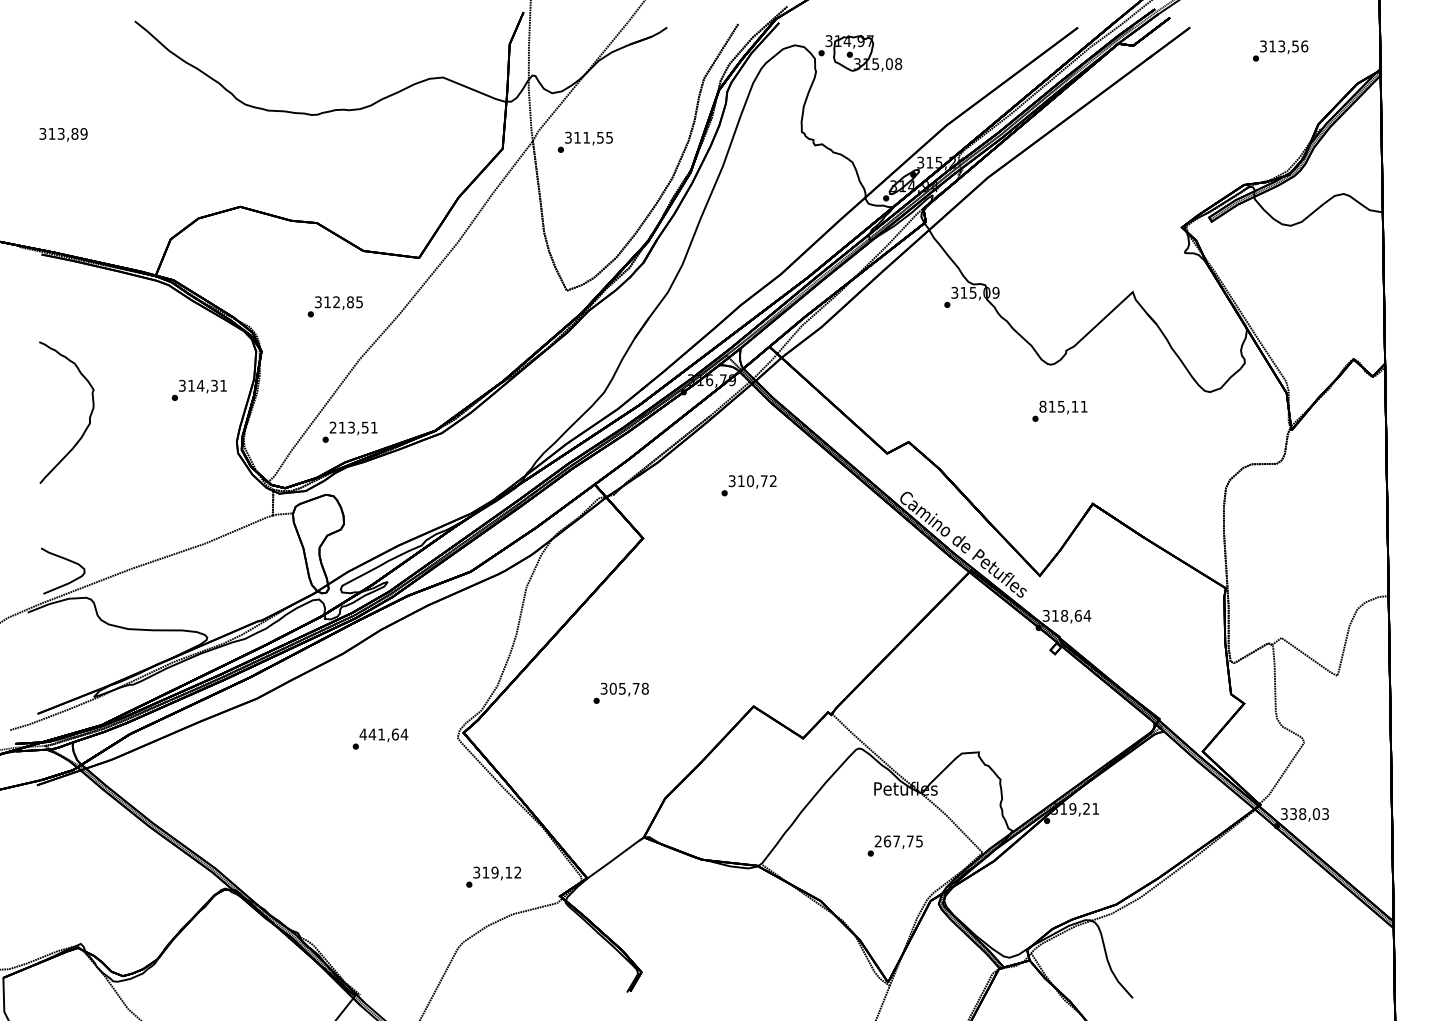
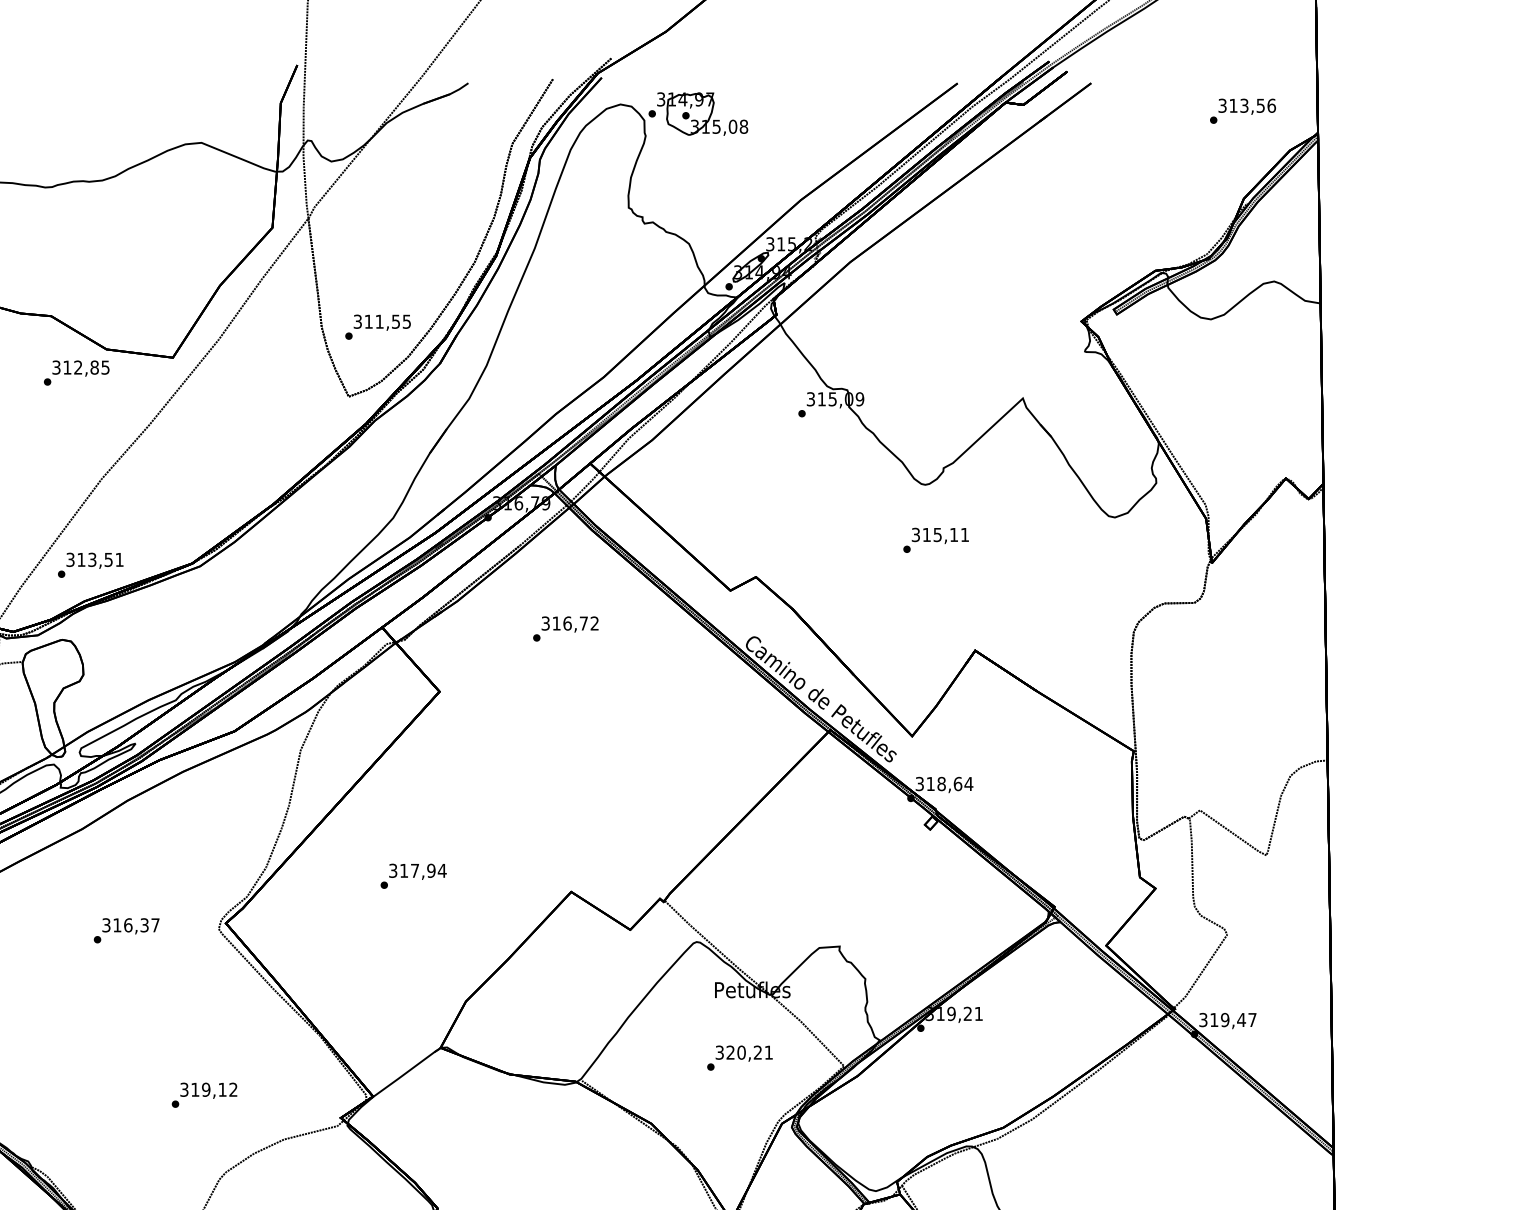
text: (1280, 50) -> (1242, 110), moved
text: (584, 141) -> (377, 326), moved
text: (334, 306) -> (75, 372), moved
text: (1042, 406) -> (915, 534), 815,11 -> 315,11
text: (332, 427) -> (69, 559), 213,51 -> 313,51
text: (750, 480) -> (567, 622), 310,72 -> 316,72
text: (629, 688) -> (423, 870), 305,78 -> 317,94
text: (383, 734) -> (130, 925), 441,64 -> 316,37
text: (1309, 814) -> (1233, 1020), 338,03 -> 319,47
text: (898, 841) -> (743, 1052), 267,75 -> 320,21
text: (493, 876) -> (204, 1094), moved

